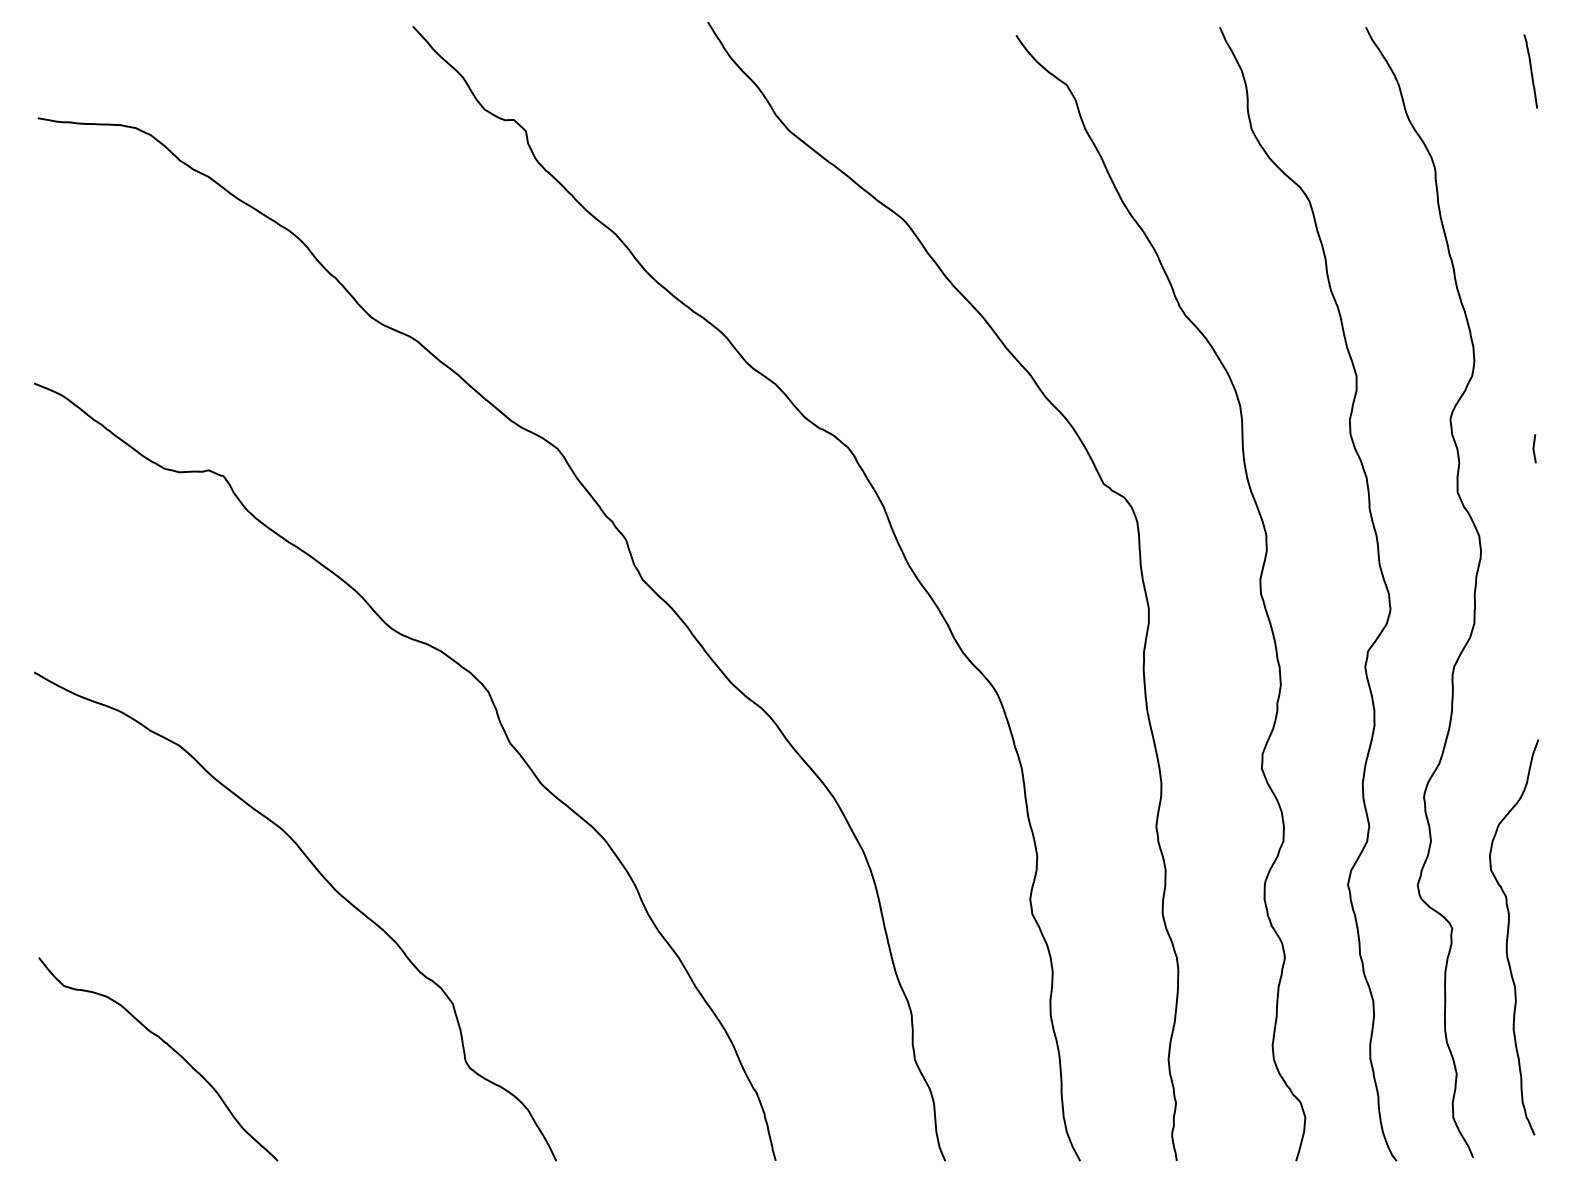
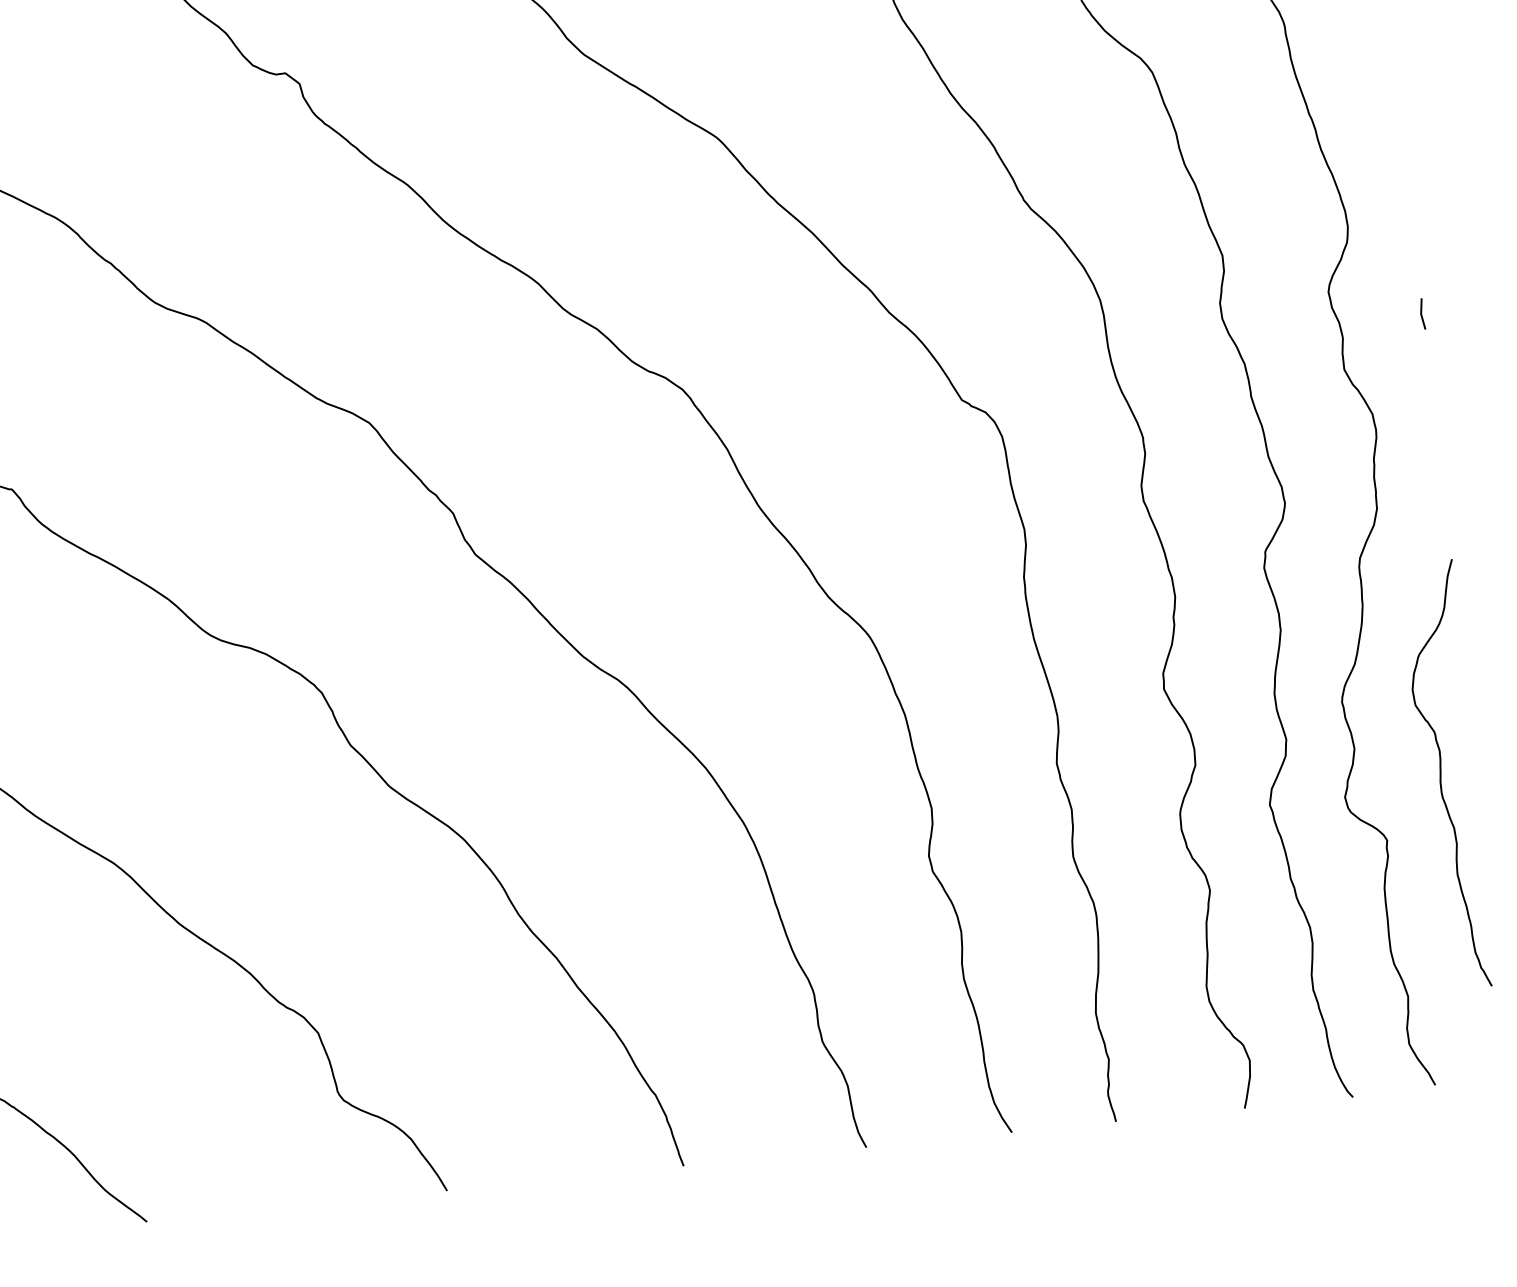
curve: (1508, 937) -> (1441, 775), moved

